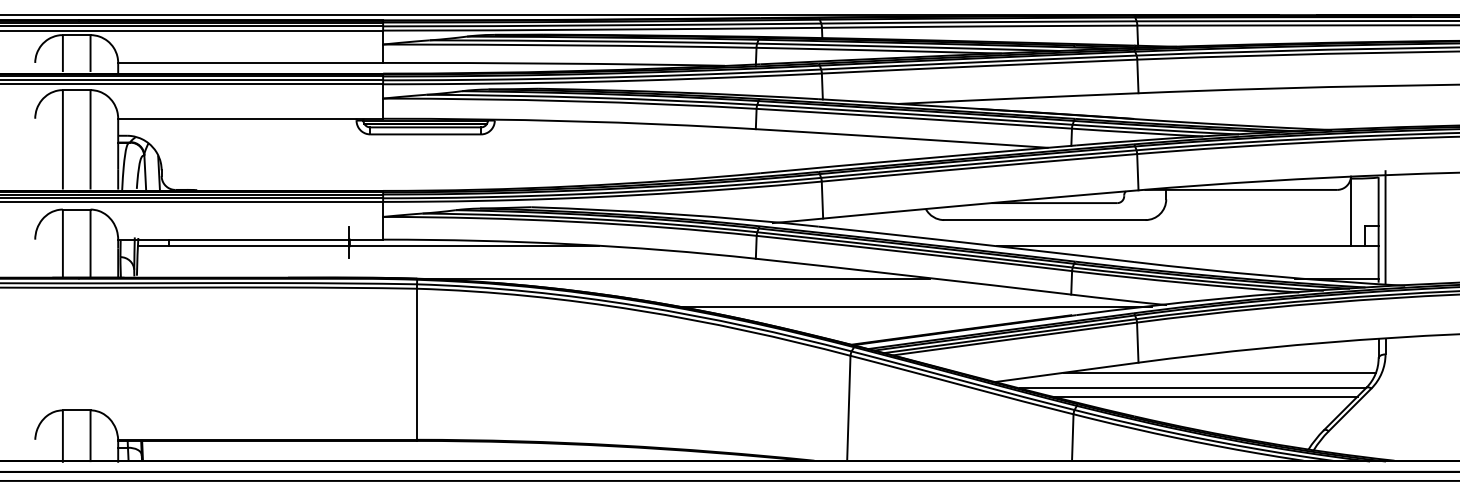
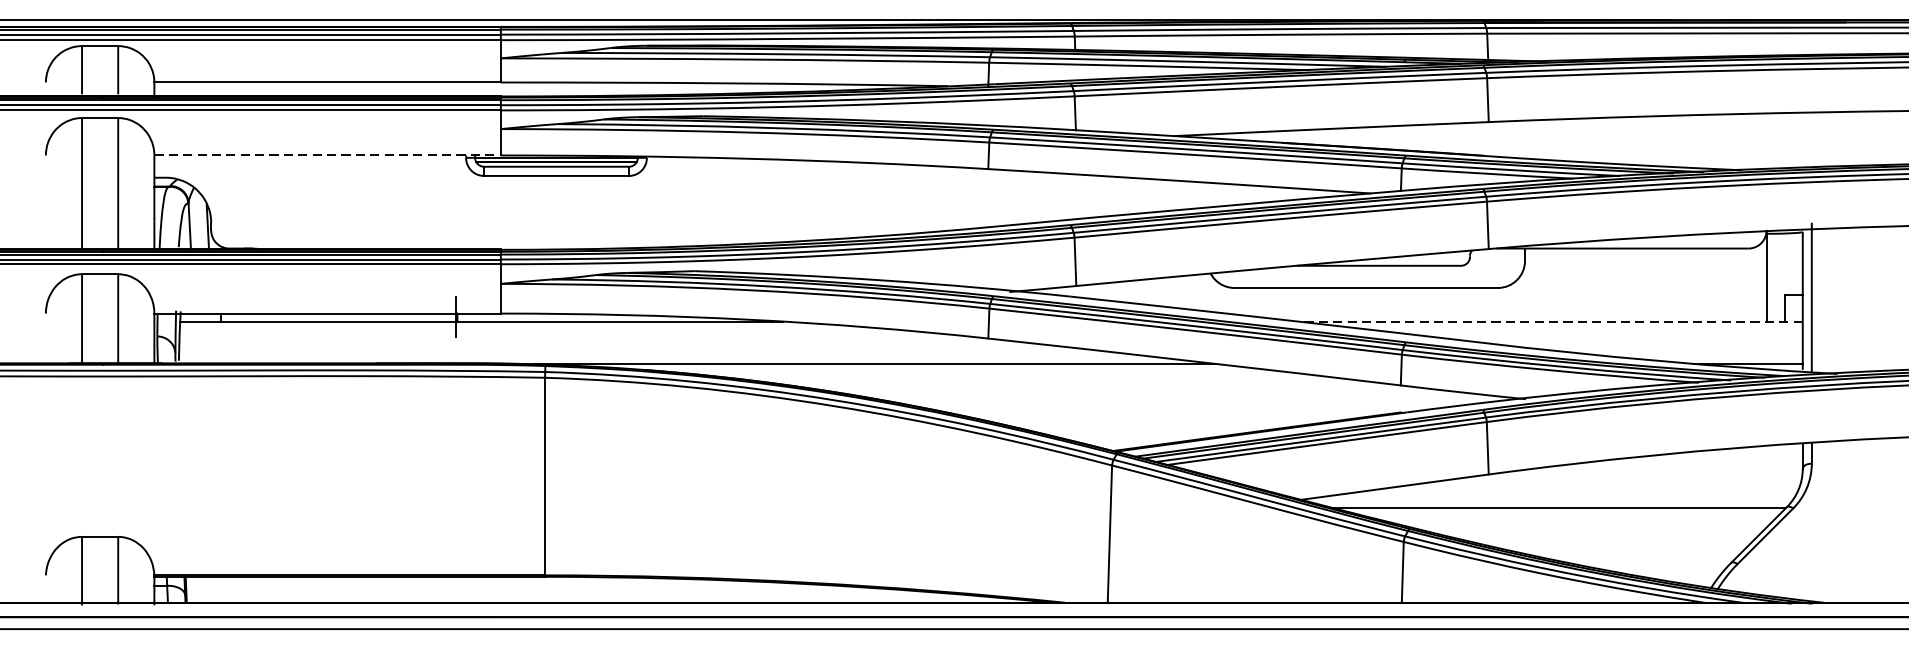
line: (251, 118) -> (328, 155), solid -> dashed
line: (1187, 246) -> (1552, 322), solid -> dashed
line: (914, 306) -> (1195, 401), removed
line: (1219, 372) -> (1594, 487), removed
line: (1205, 396) -> (1576, 518), removed

